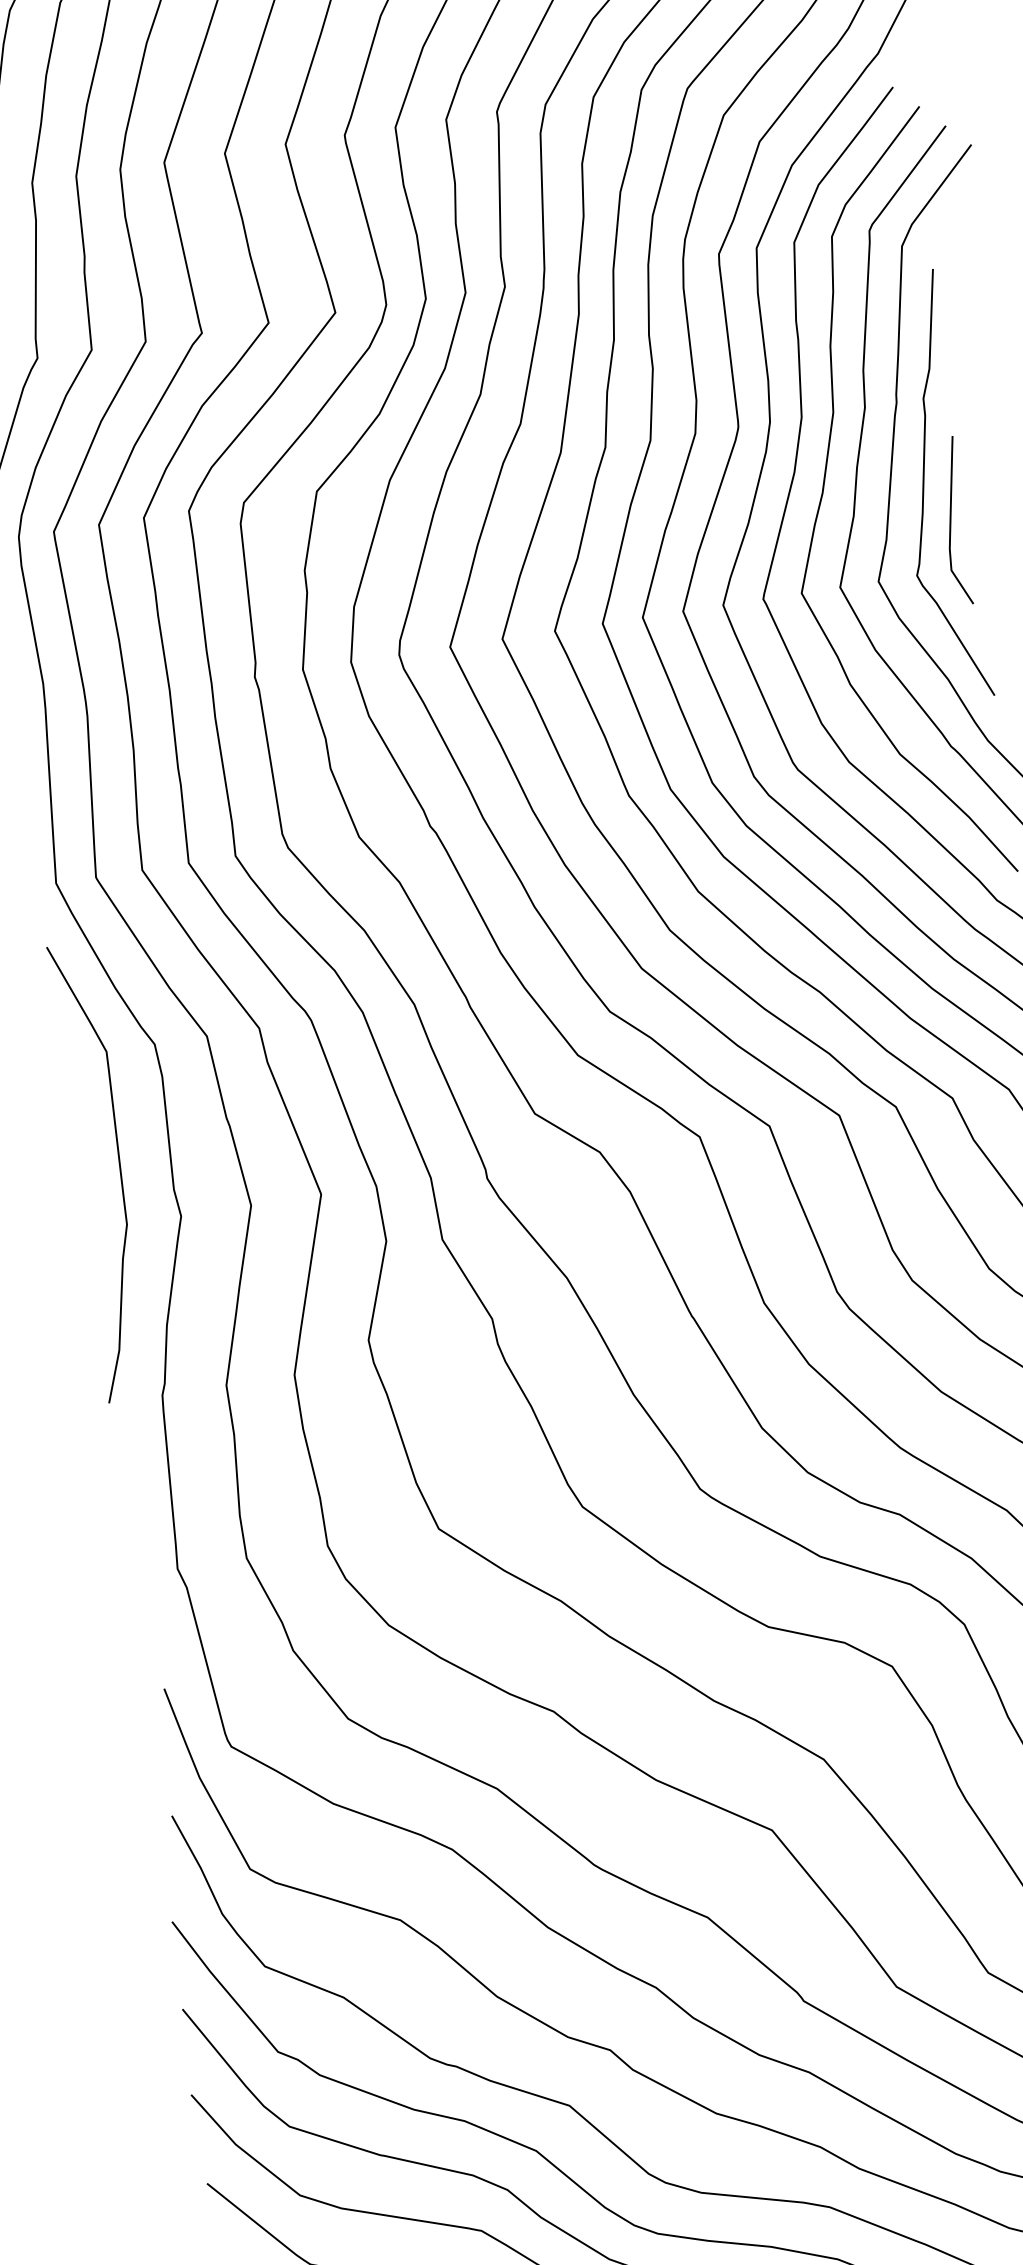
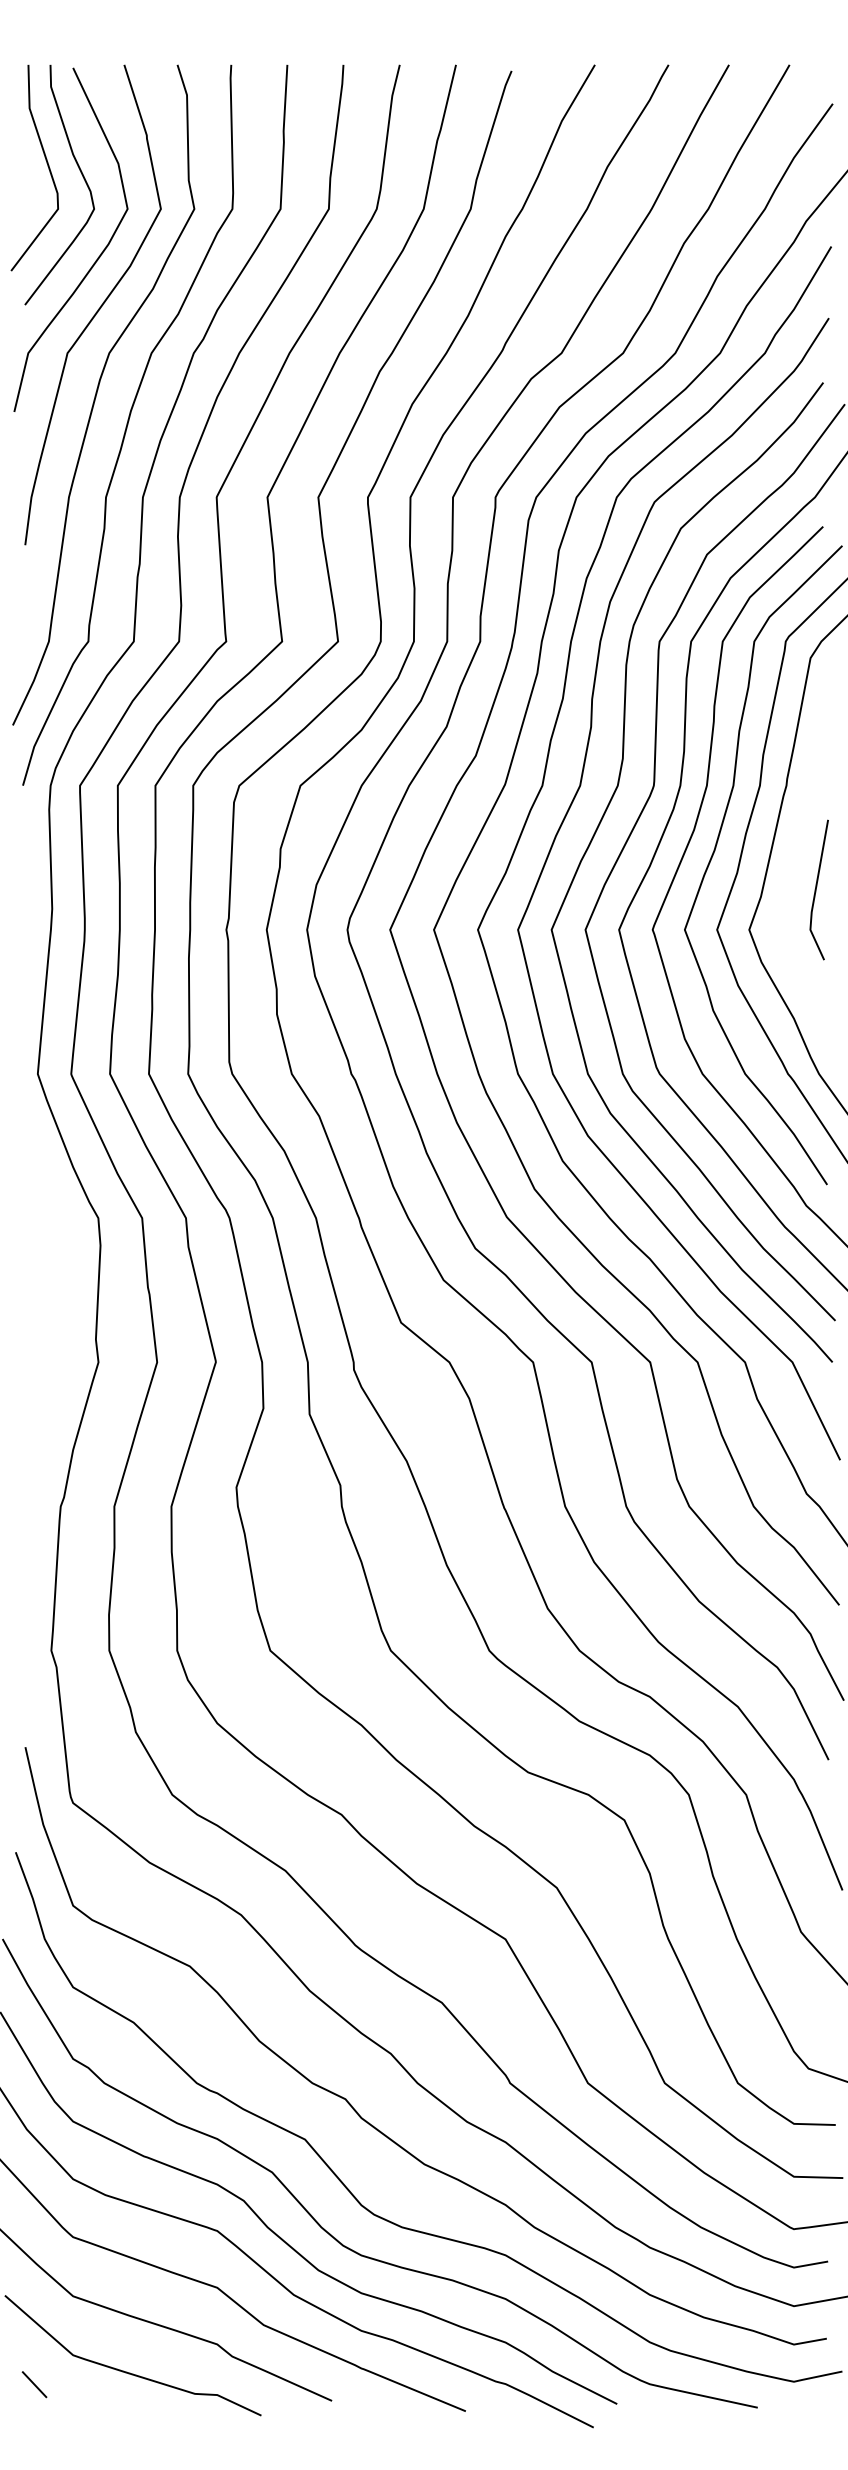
curve: (924, 483) -> (799, 855), removed
curve: (118, 1168) -> (53, 1315), removed

